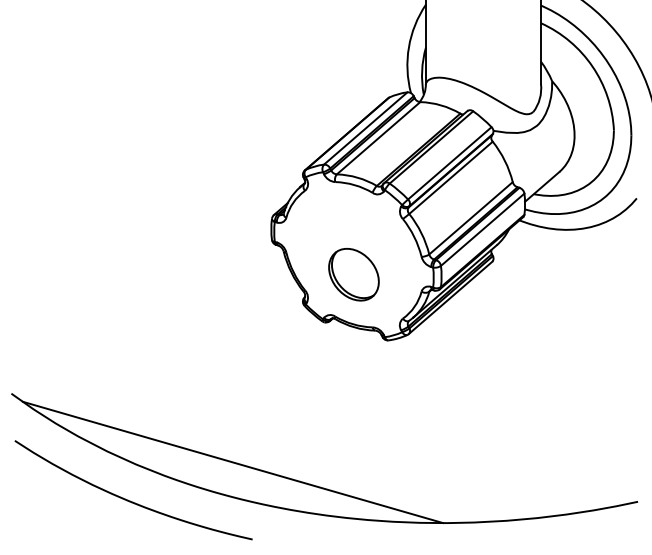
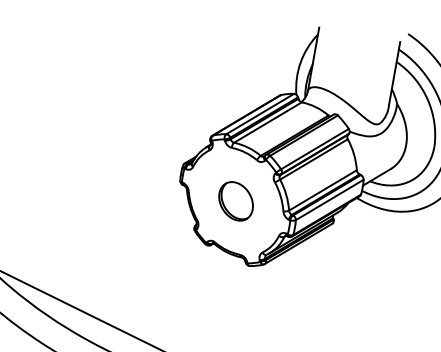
part: (353, 274) -> (235, 201), moved

